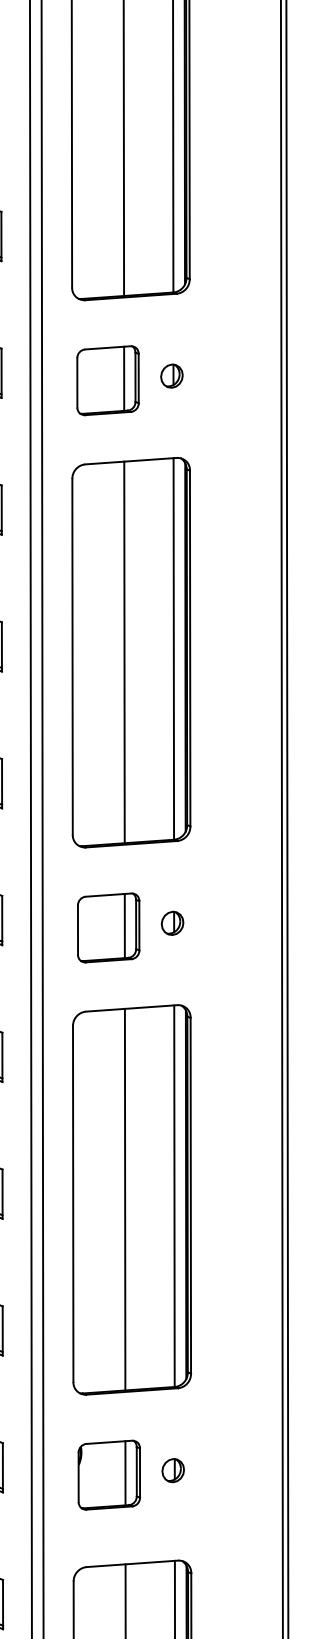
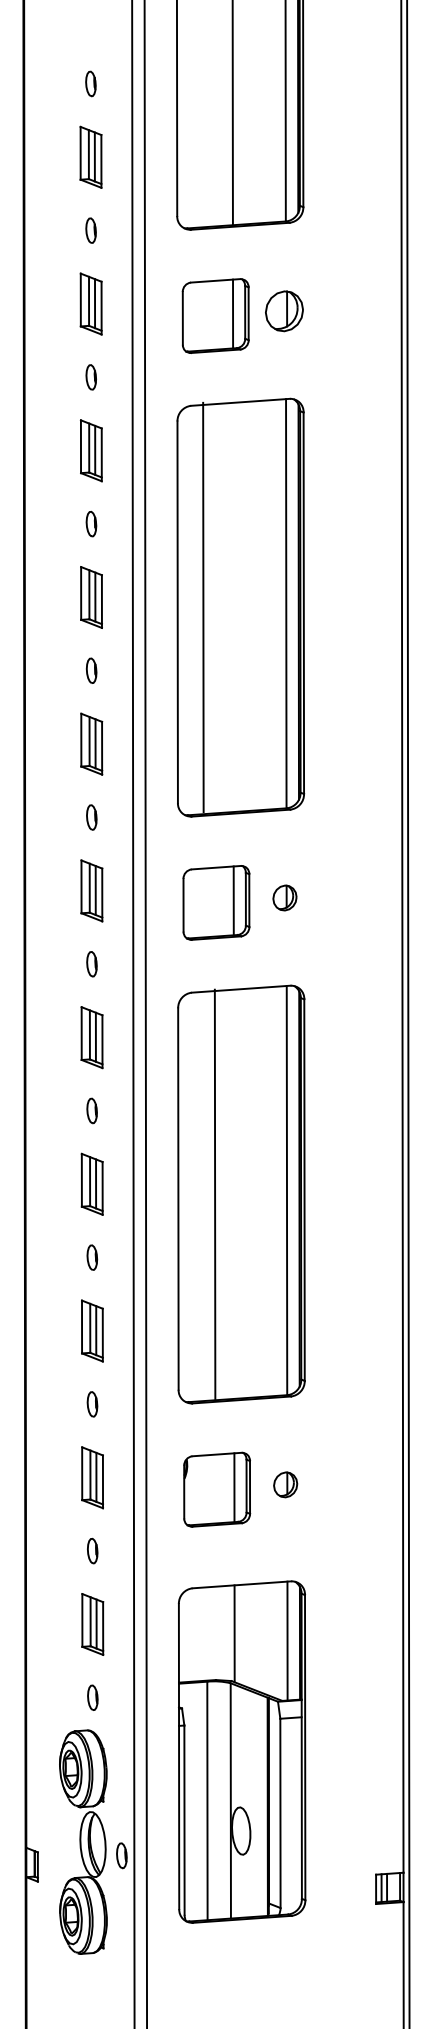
part: (171, 375) -> (283, 310), size x1.6
line: (124, 652) -> (203, 607), moved
line: (124, 1198) -> (214, 1193), moved

